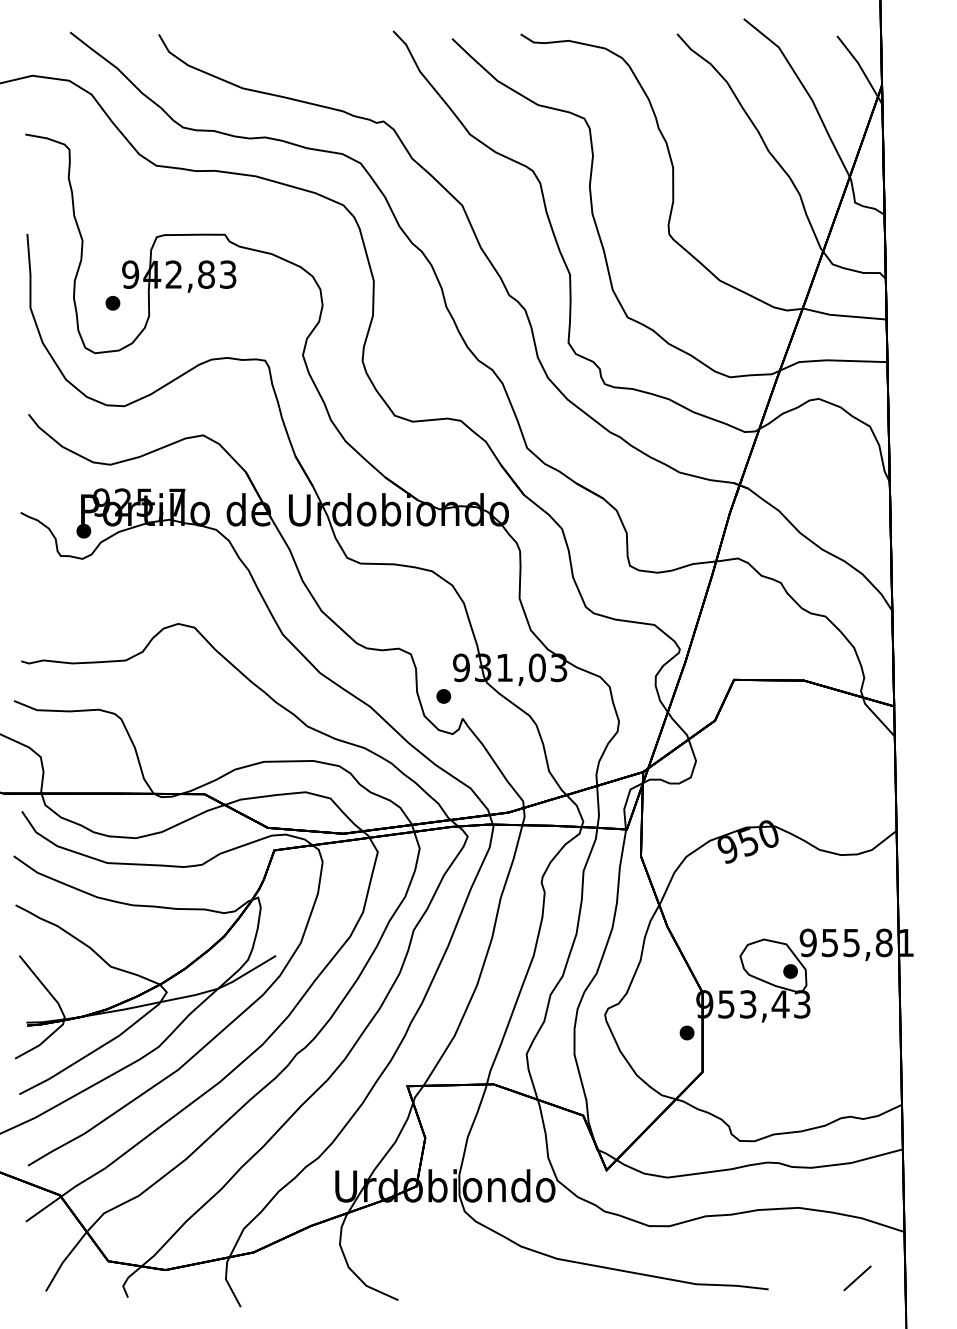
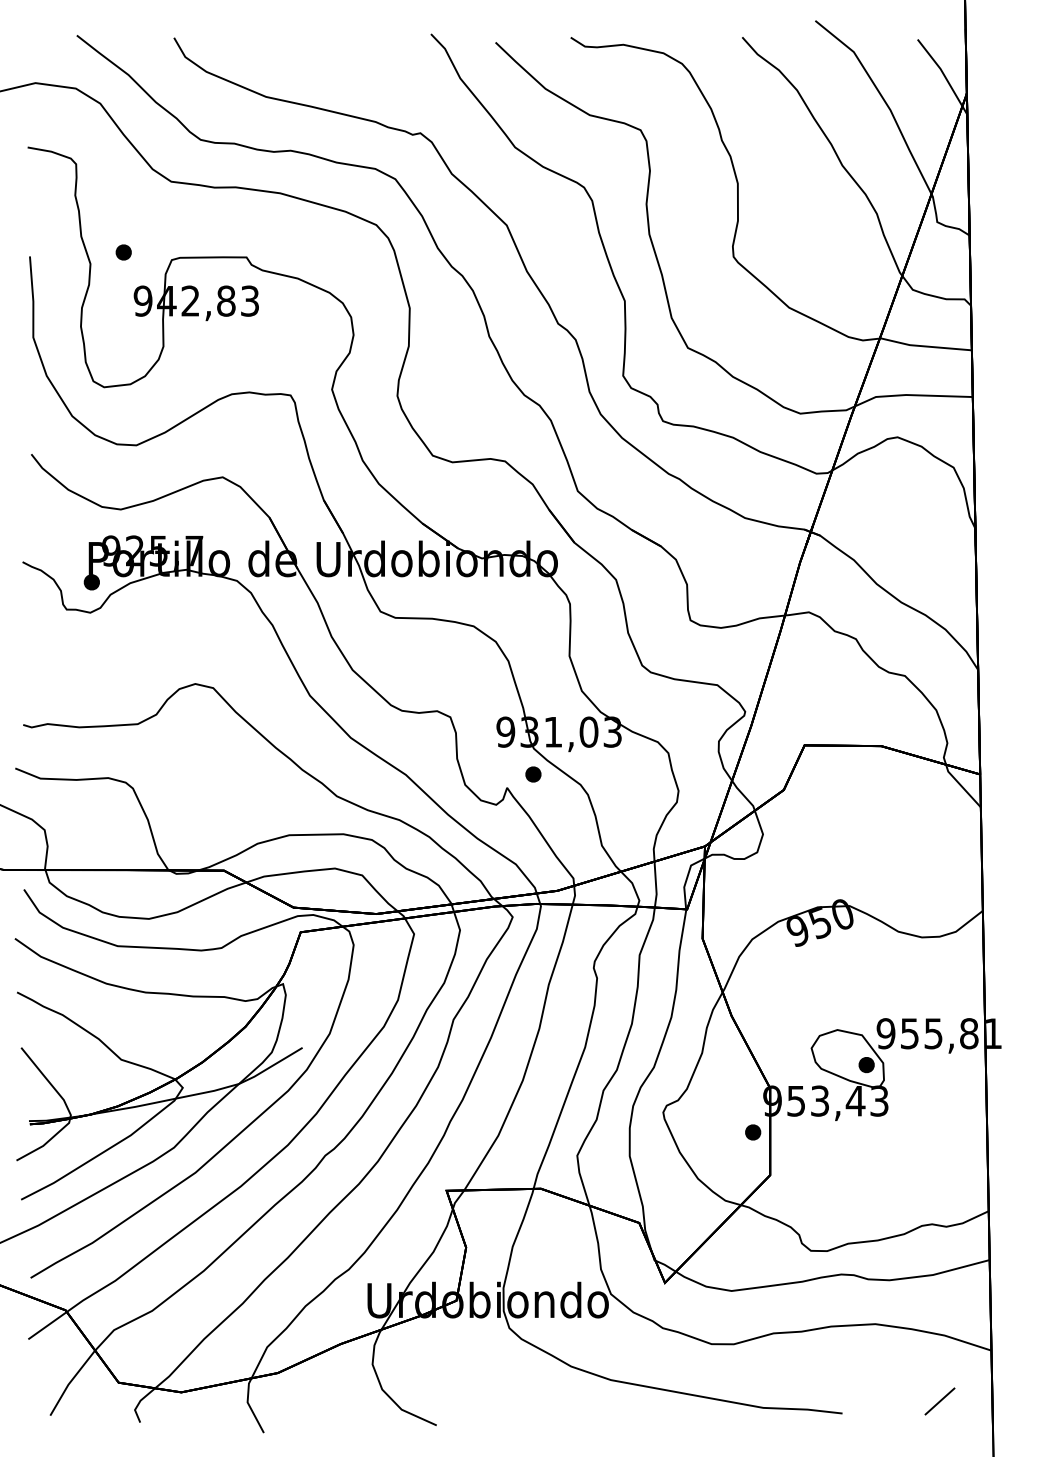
part: (112, 303) -> (123, 252), moved
part: (443, 696) -> (533, 774), moved

